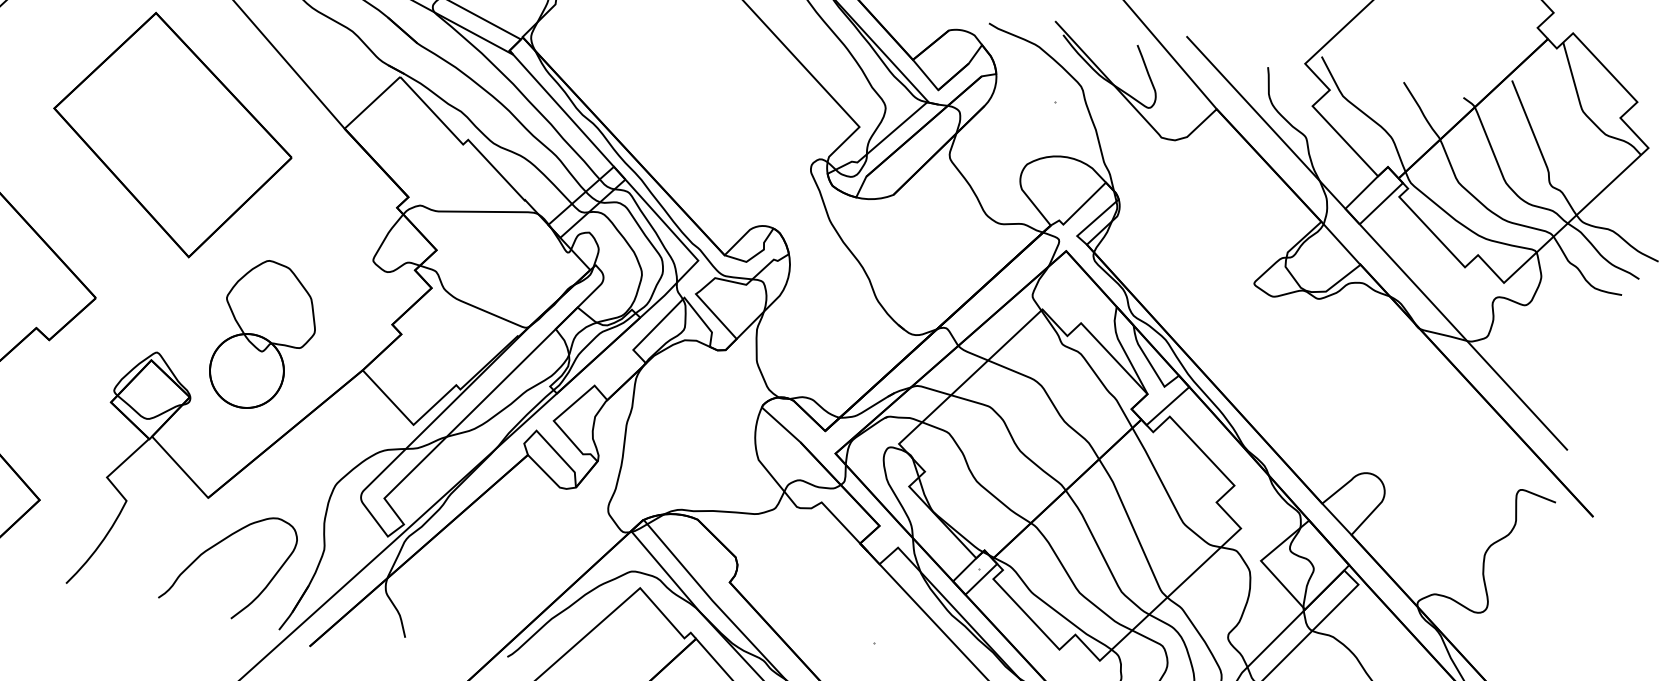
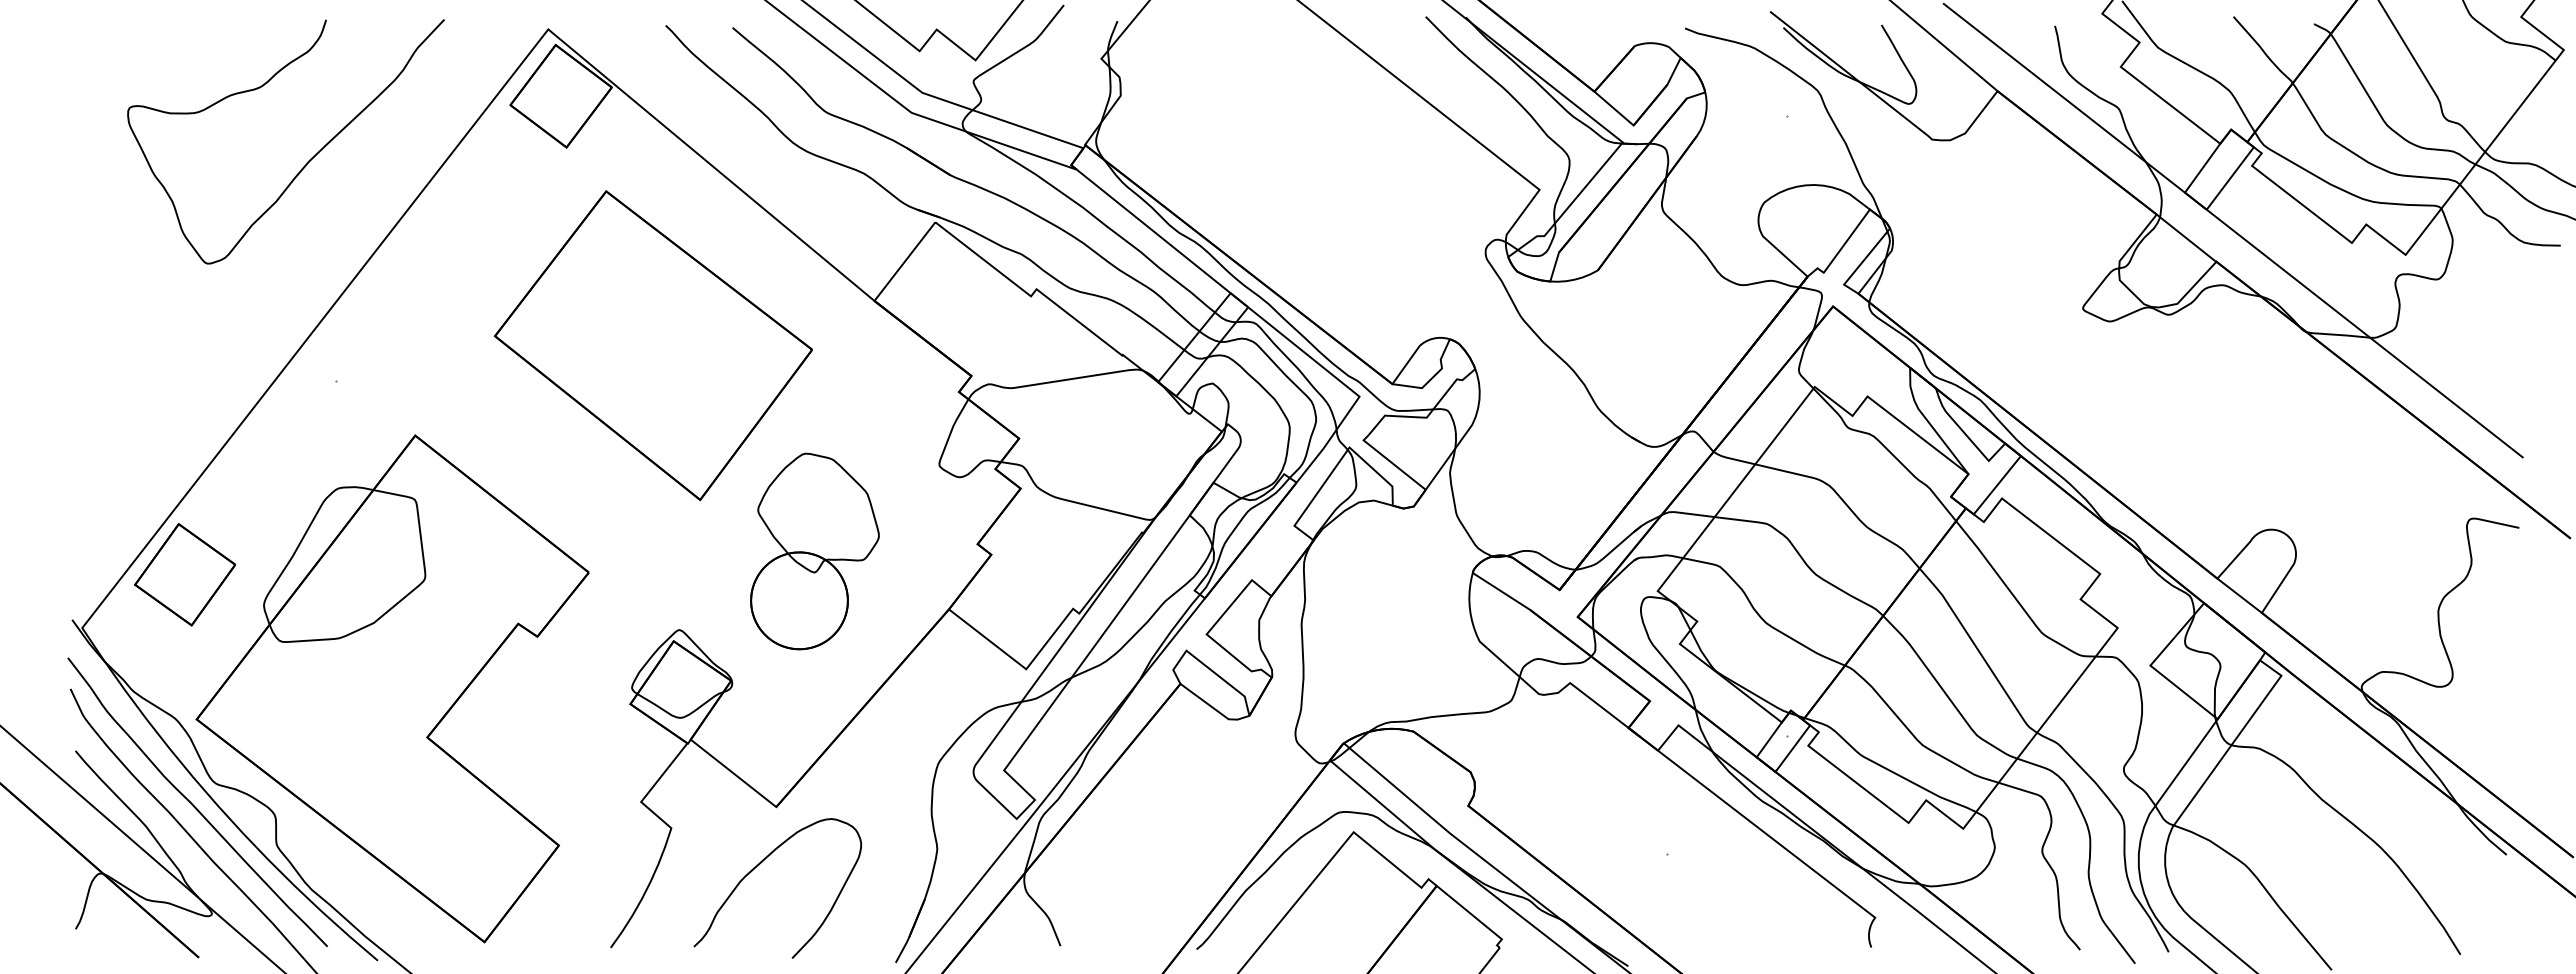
part: (264, 335) -> (814, 551), moved
curve: (217, 544) -> (759, 865), moved

